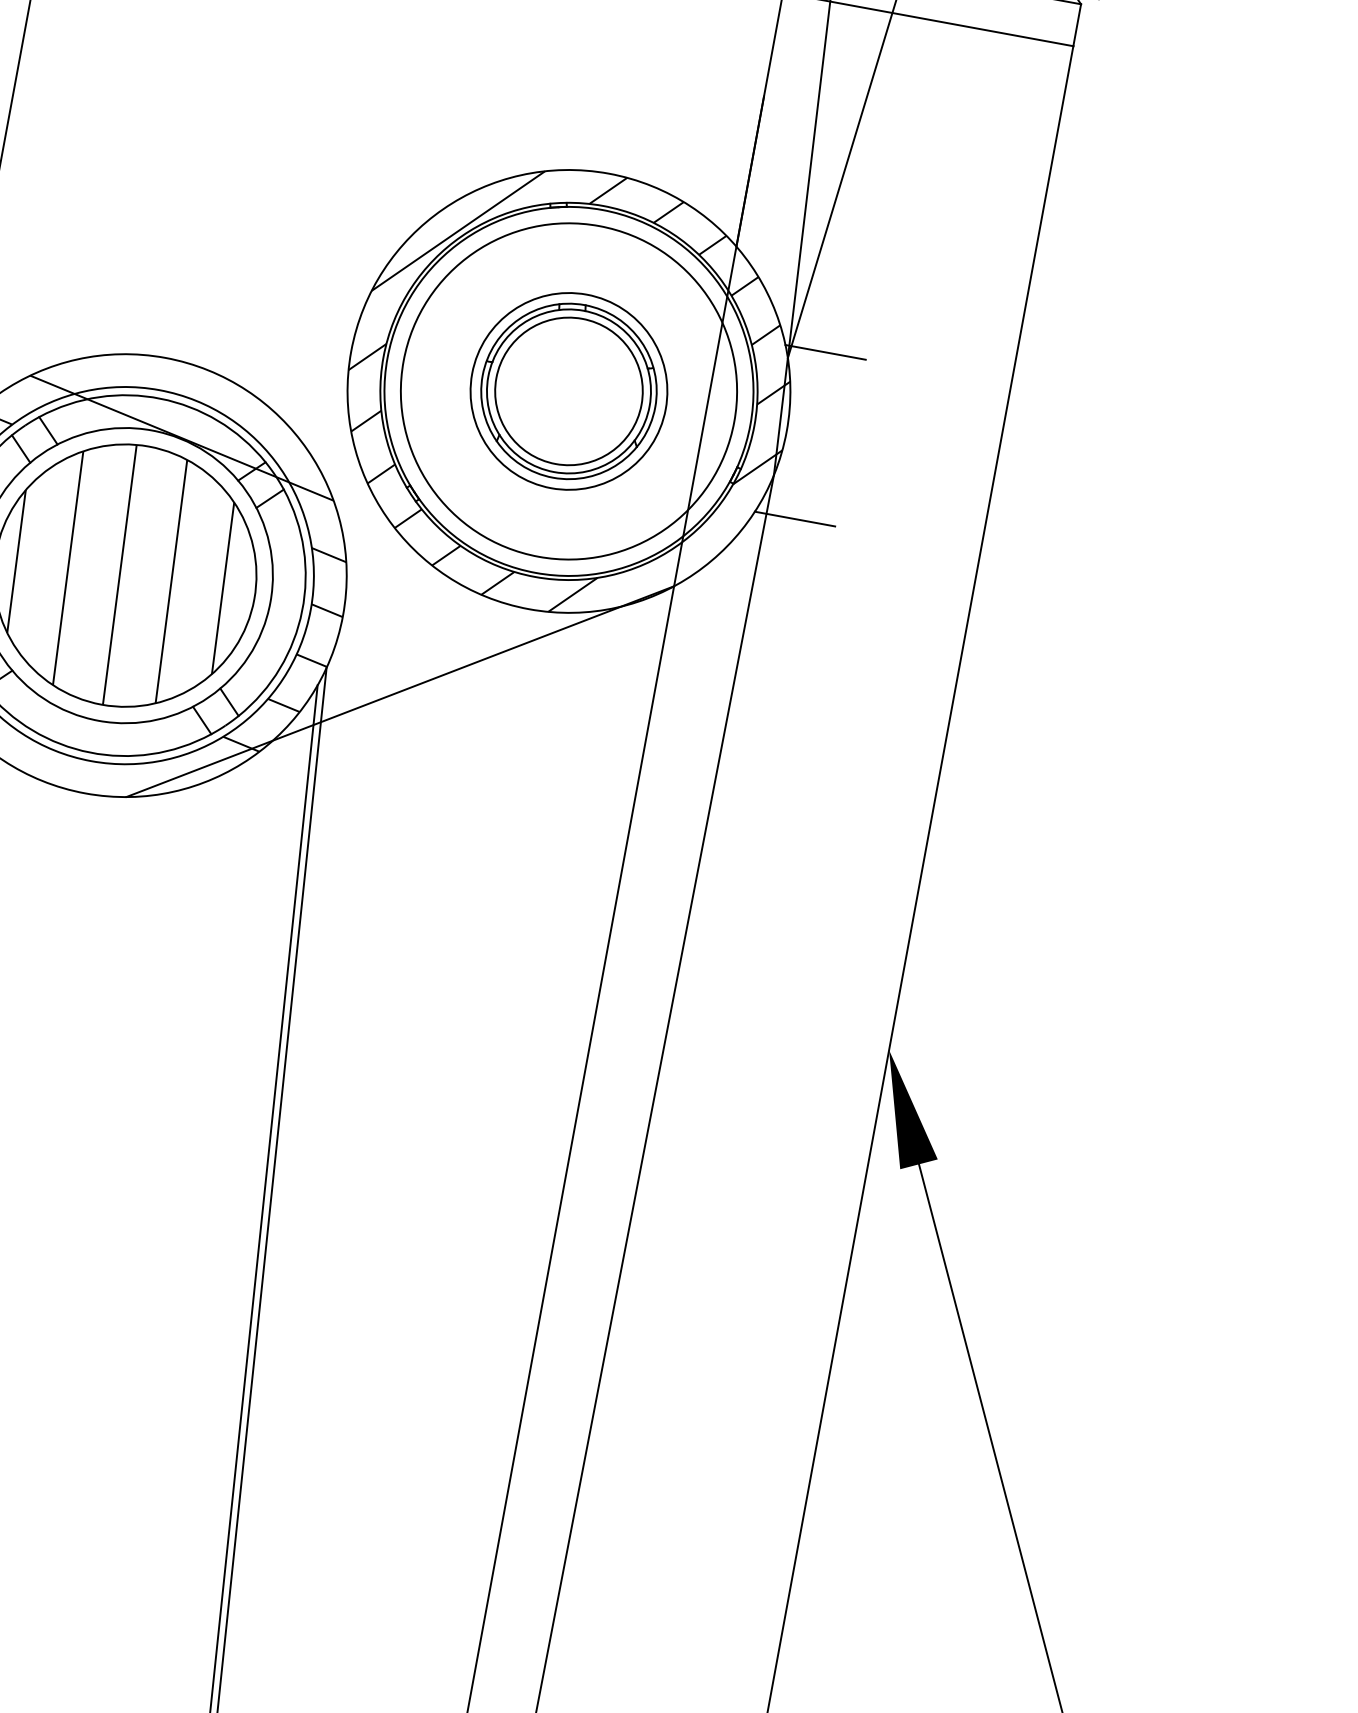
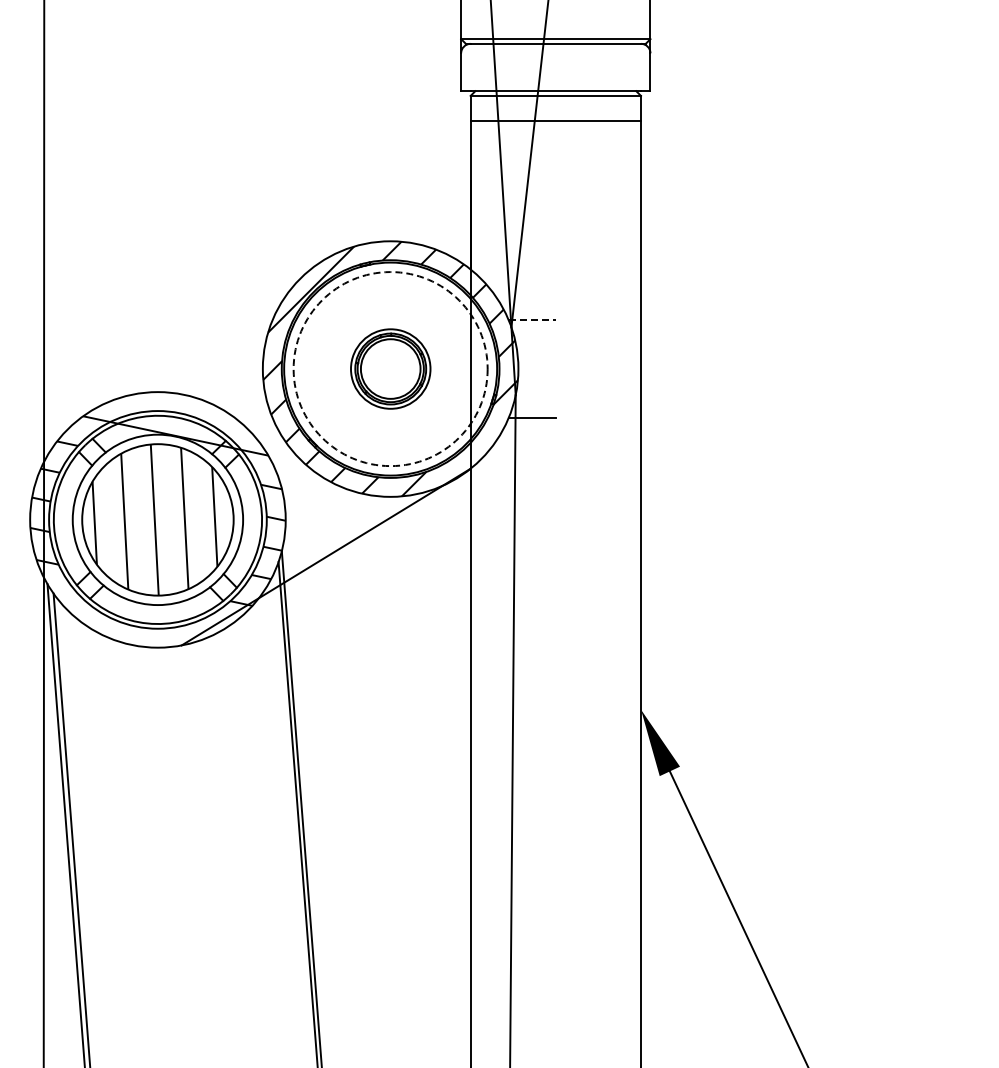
line: (825, 353) -> (532, 320), solid -> dashed
part: (568, 390) -> (390, 368), size x0.7
circle: (568, 392) -> (390, 369), solid -> dashed

